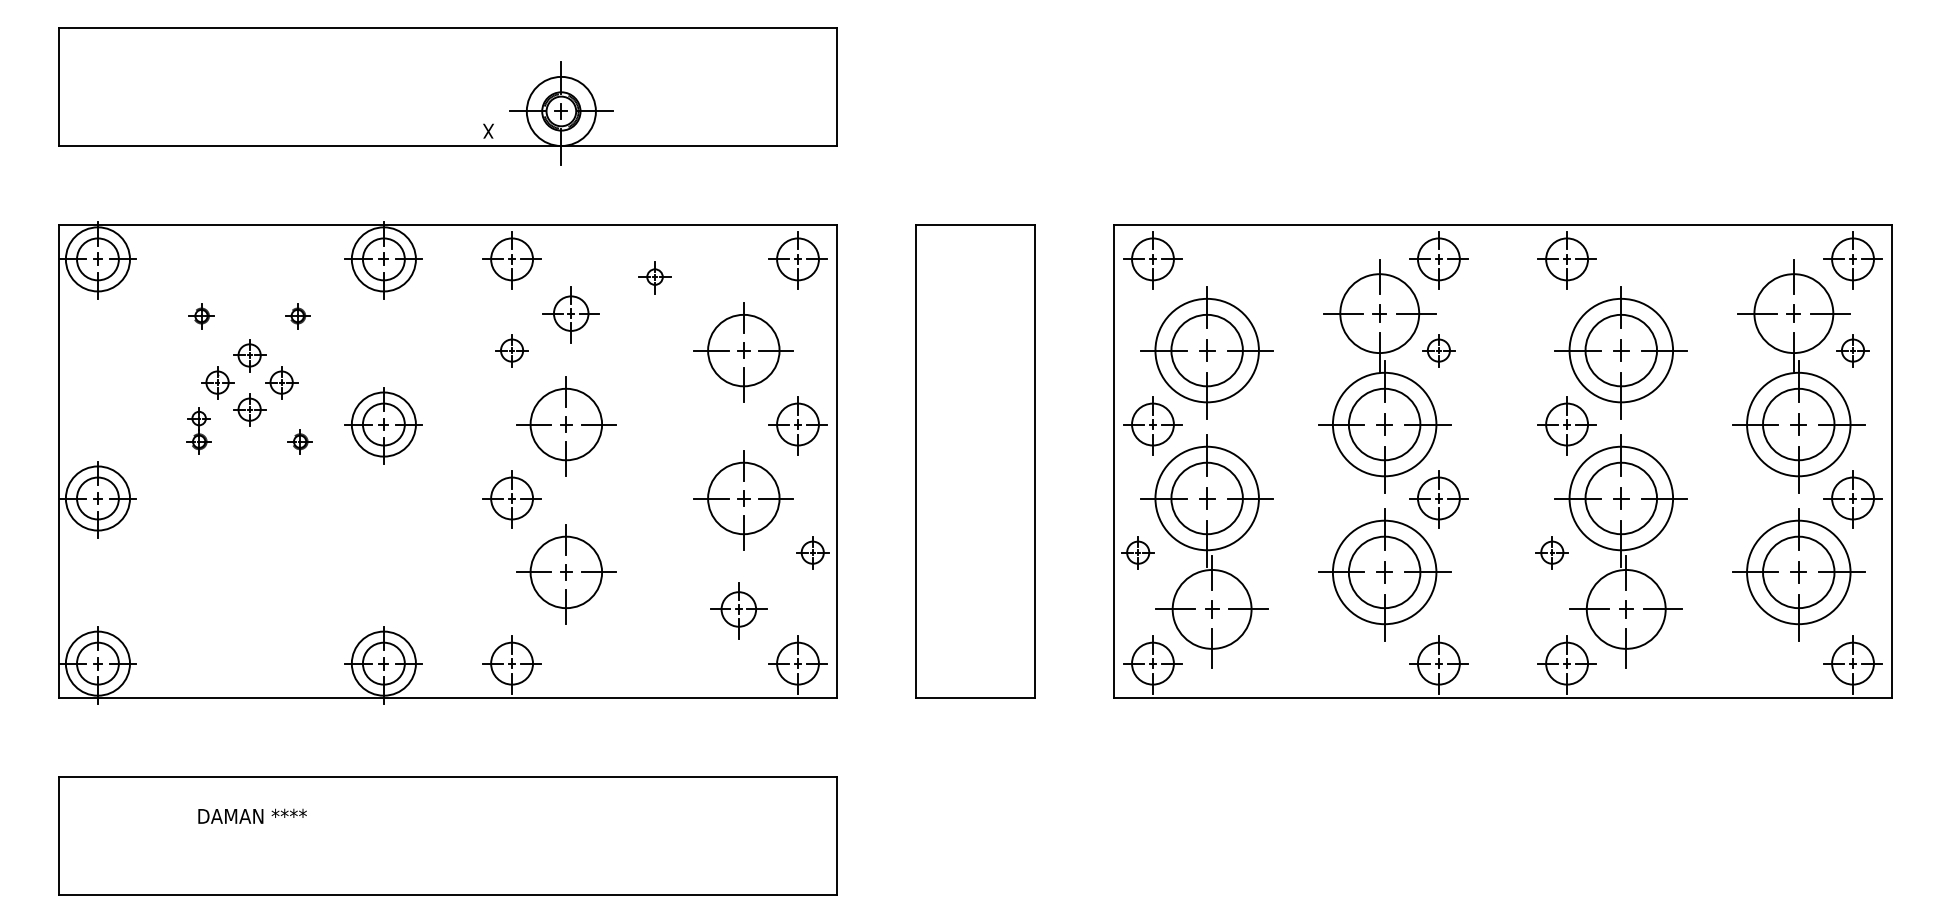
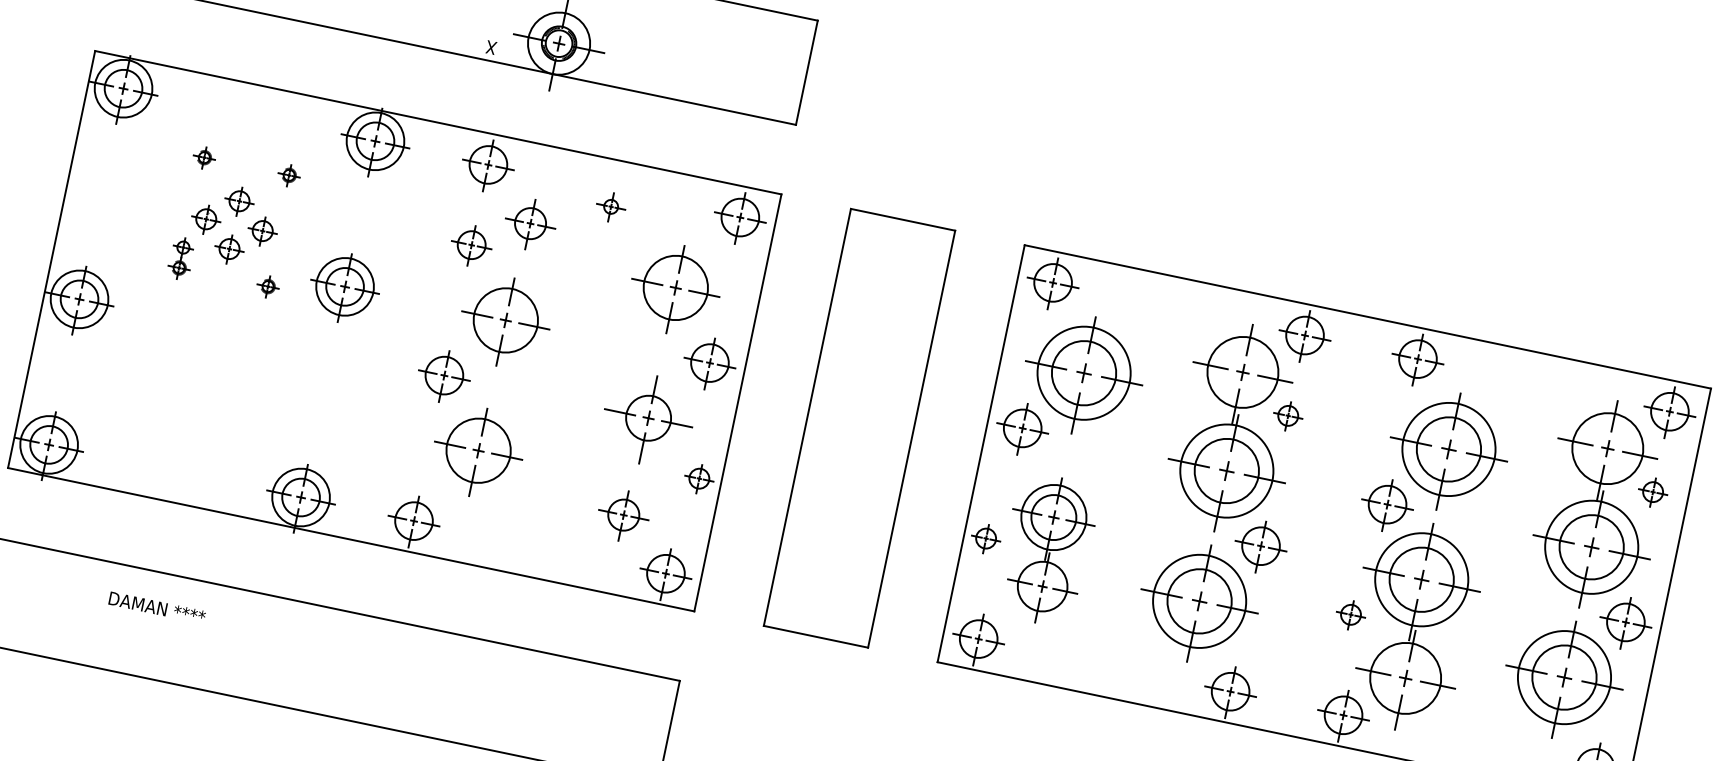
part: (511, 350) -> (471, 245), size x1.4
circle: (743, 498) -> (648, 418), size x0.7
part: (1206, 551) -> (1046, 550), size x0.7

